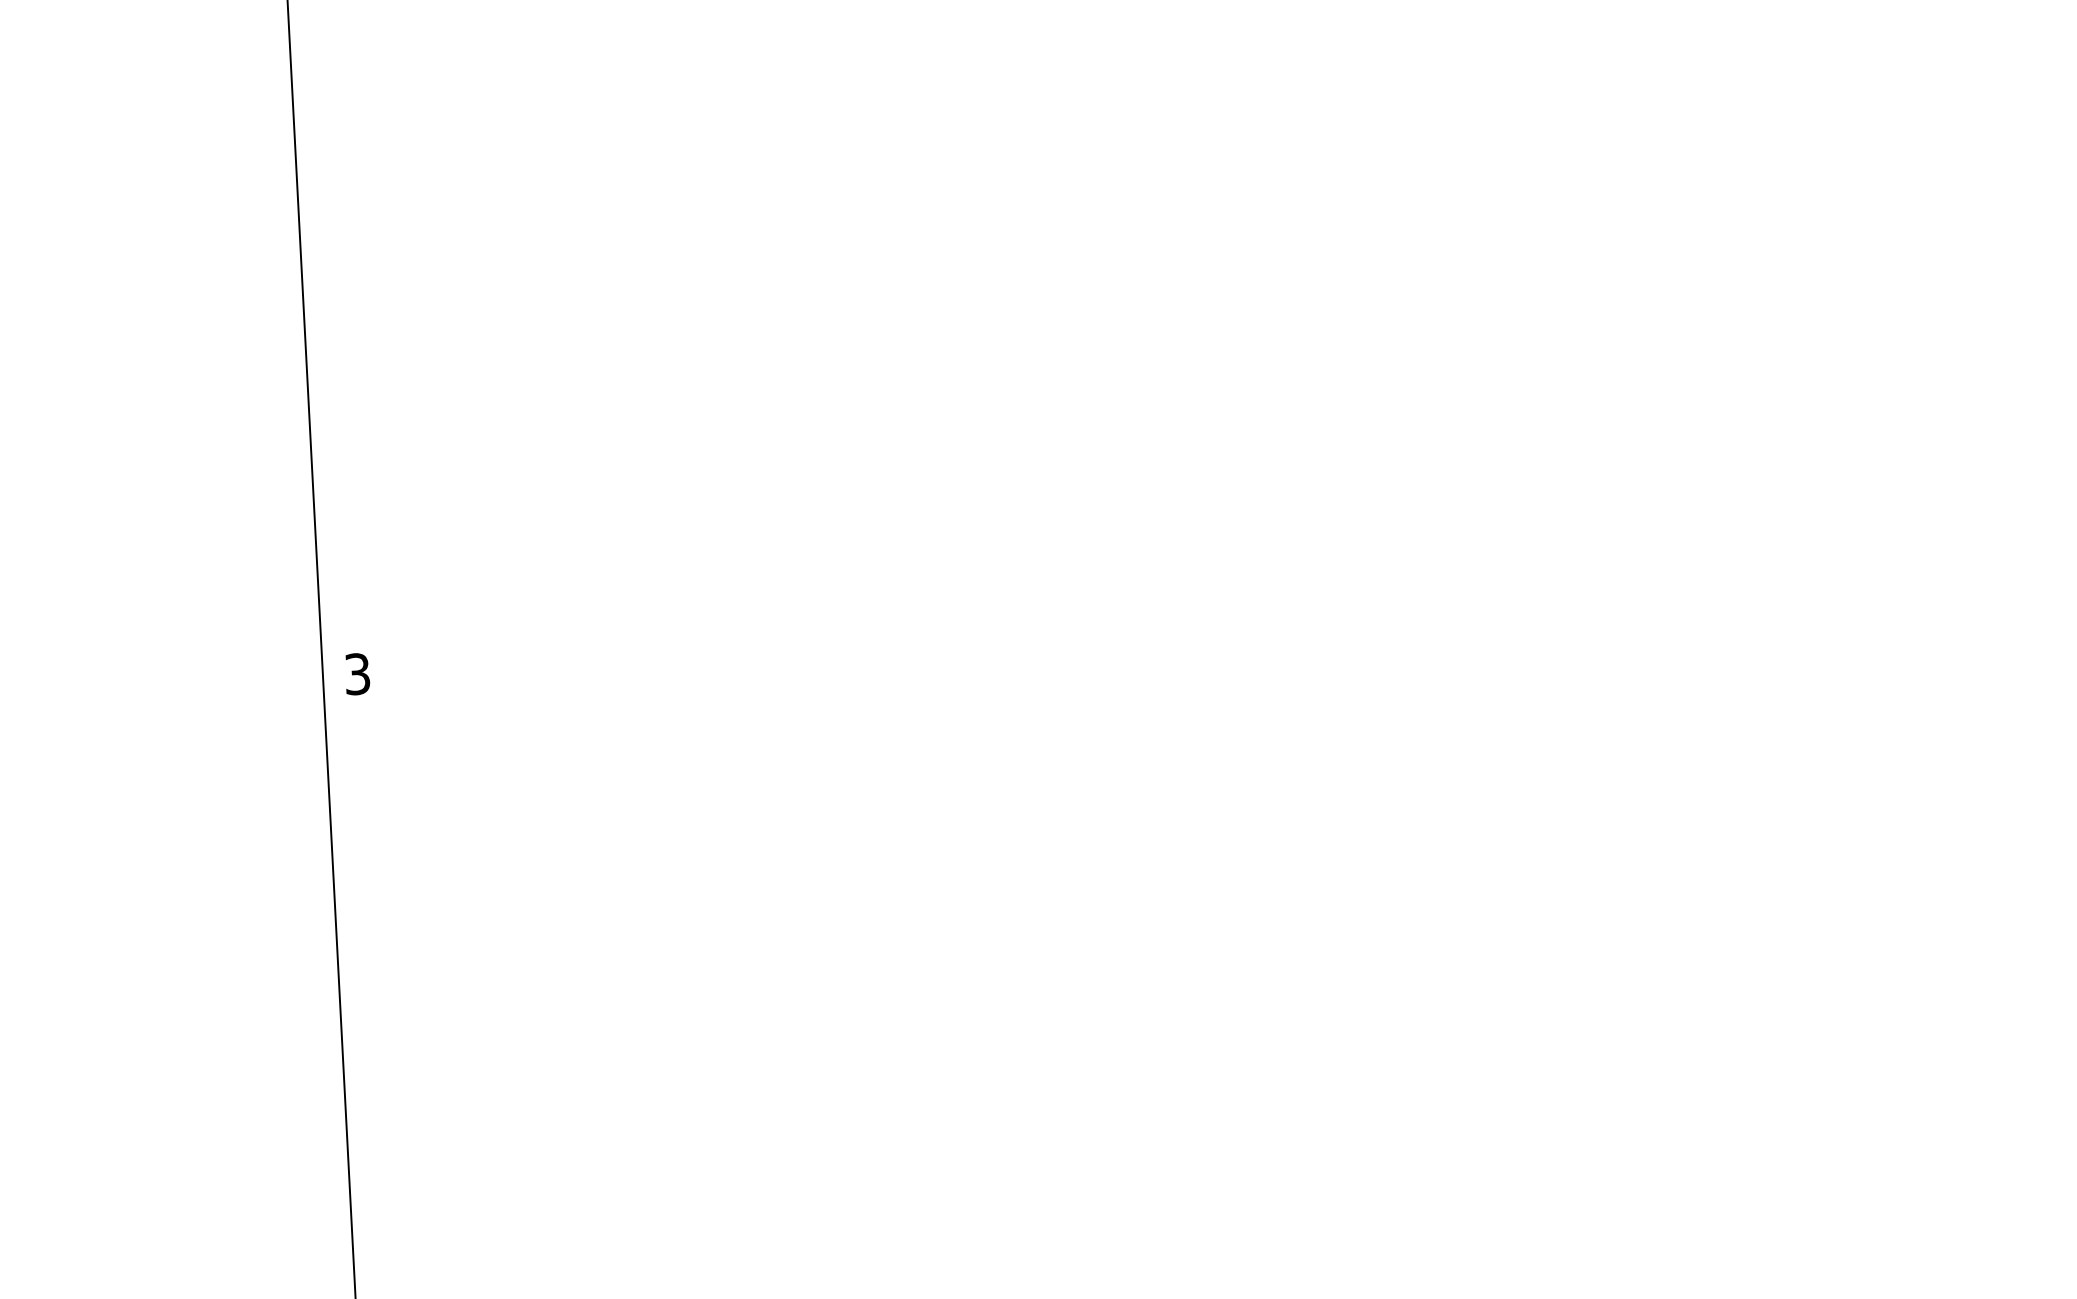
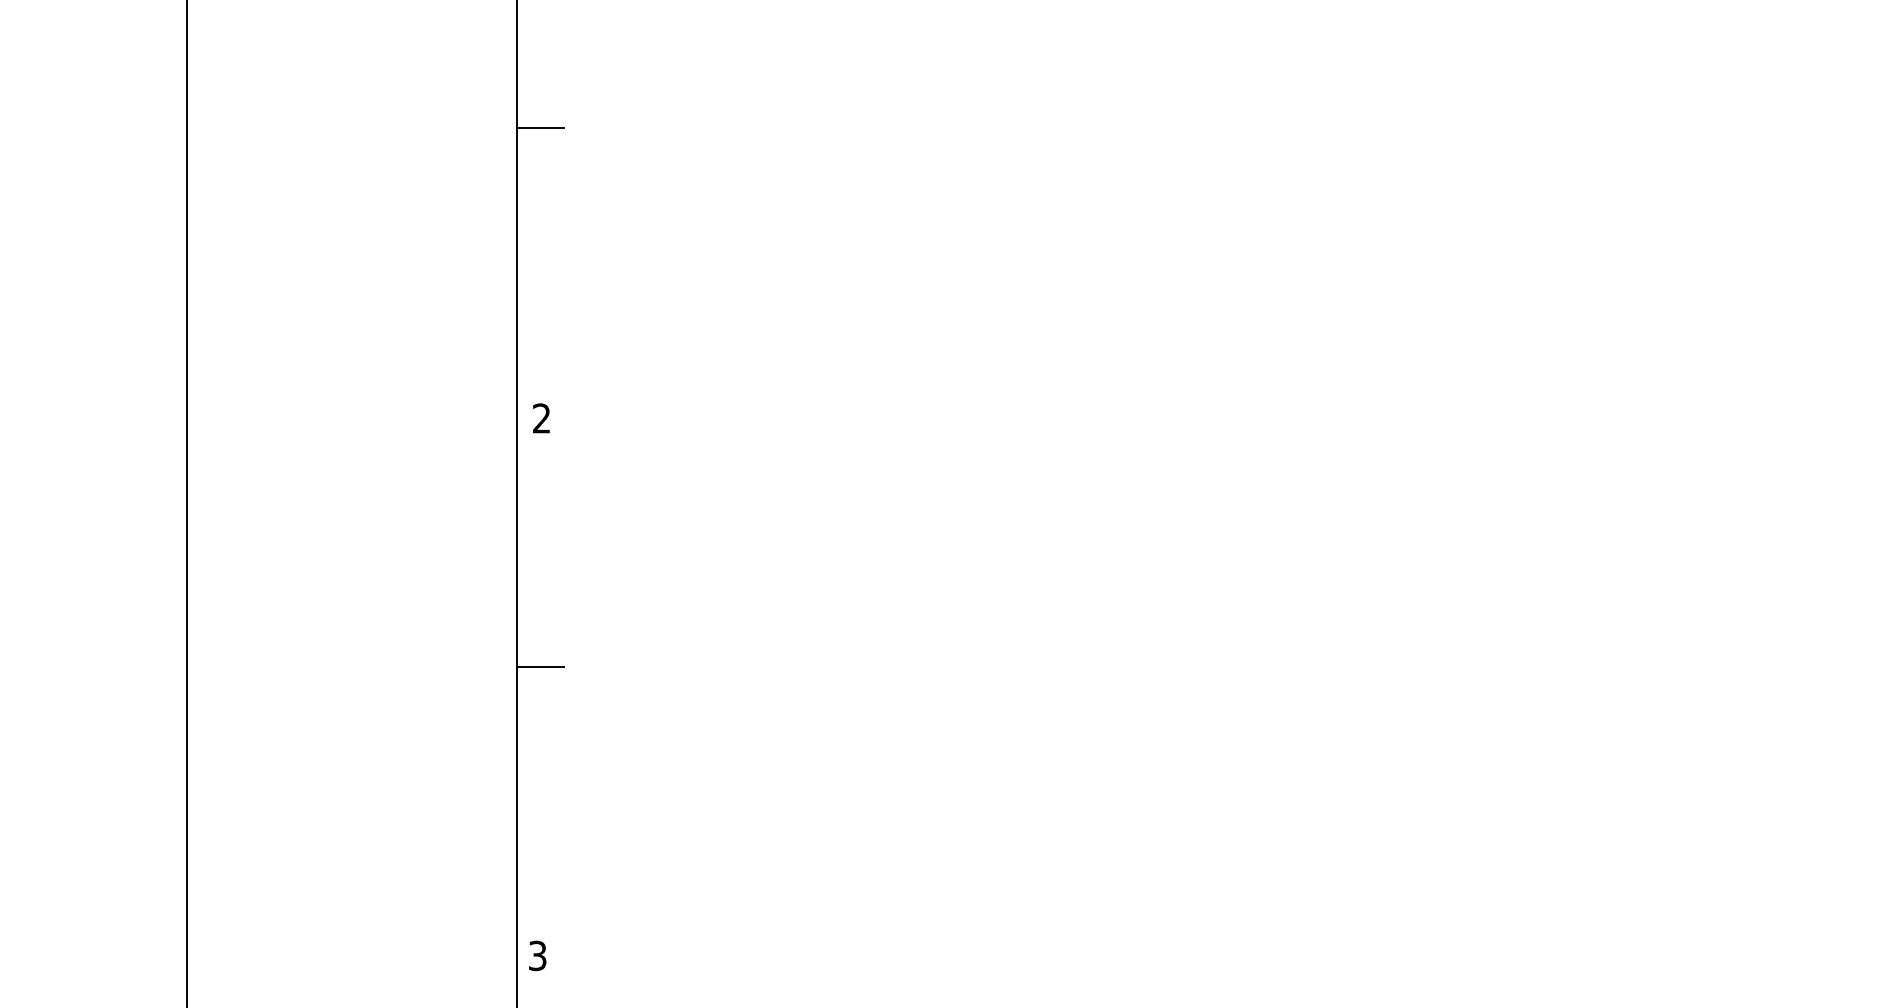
line: (333, 271) -> (539, 127), added
text: (357, 674) -> (541, 418), 3 -> 2
line: (372, 1019) -> (539, 667), added

